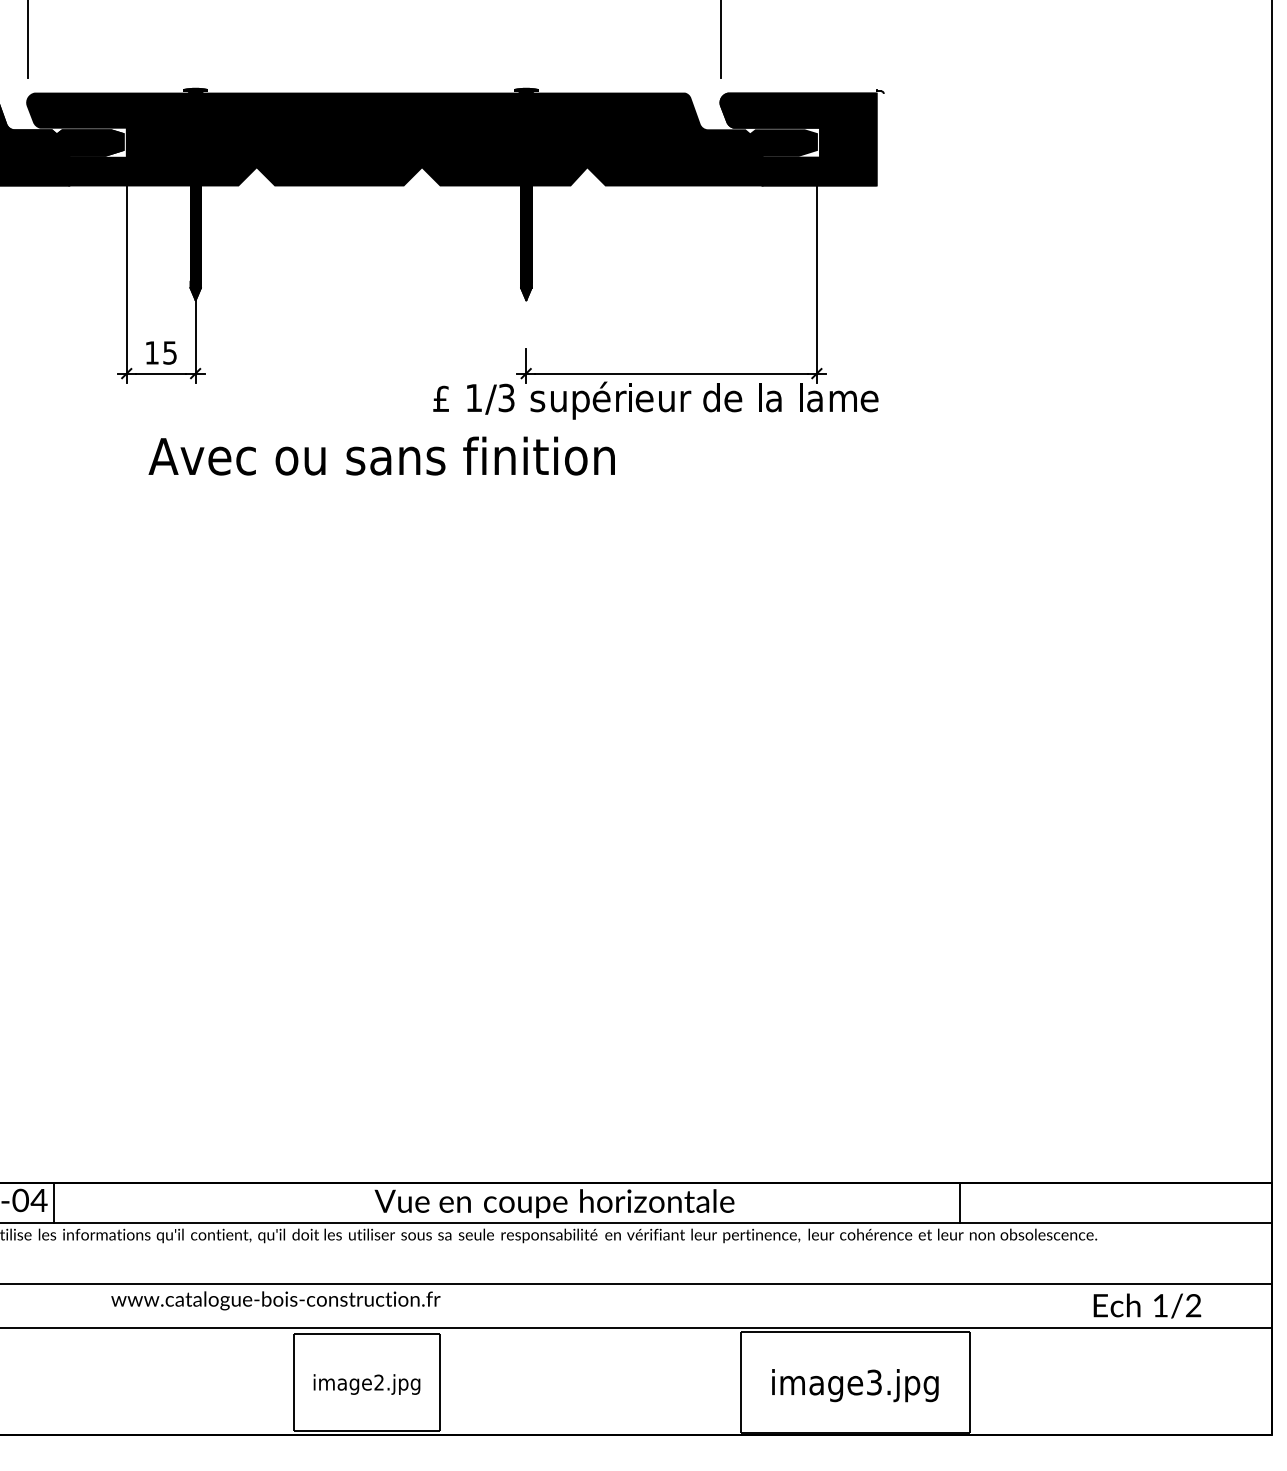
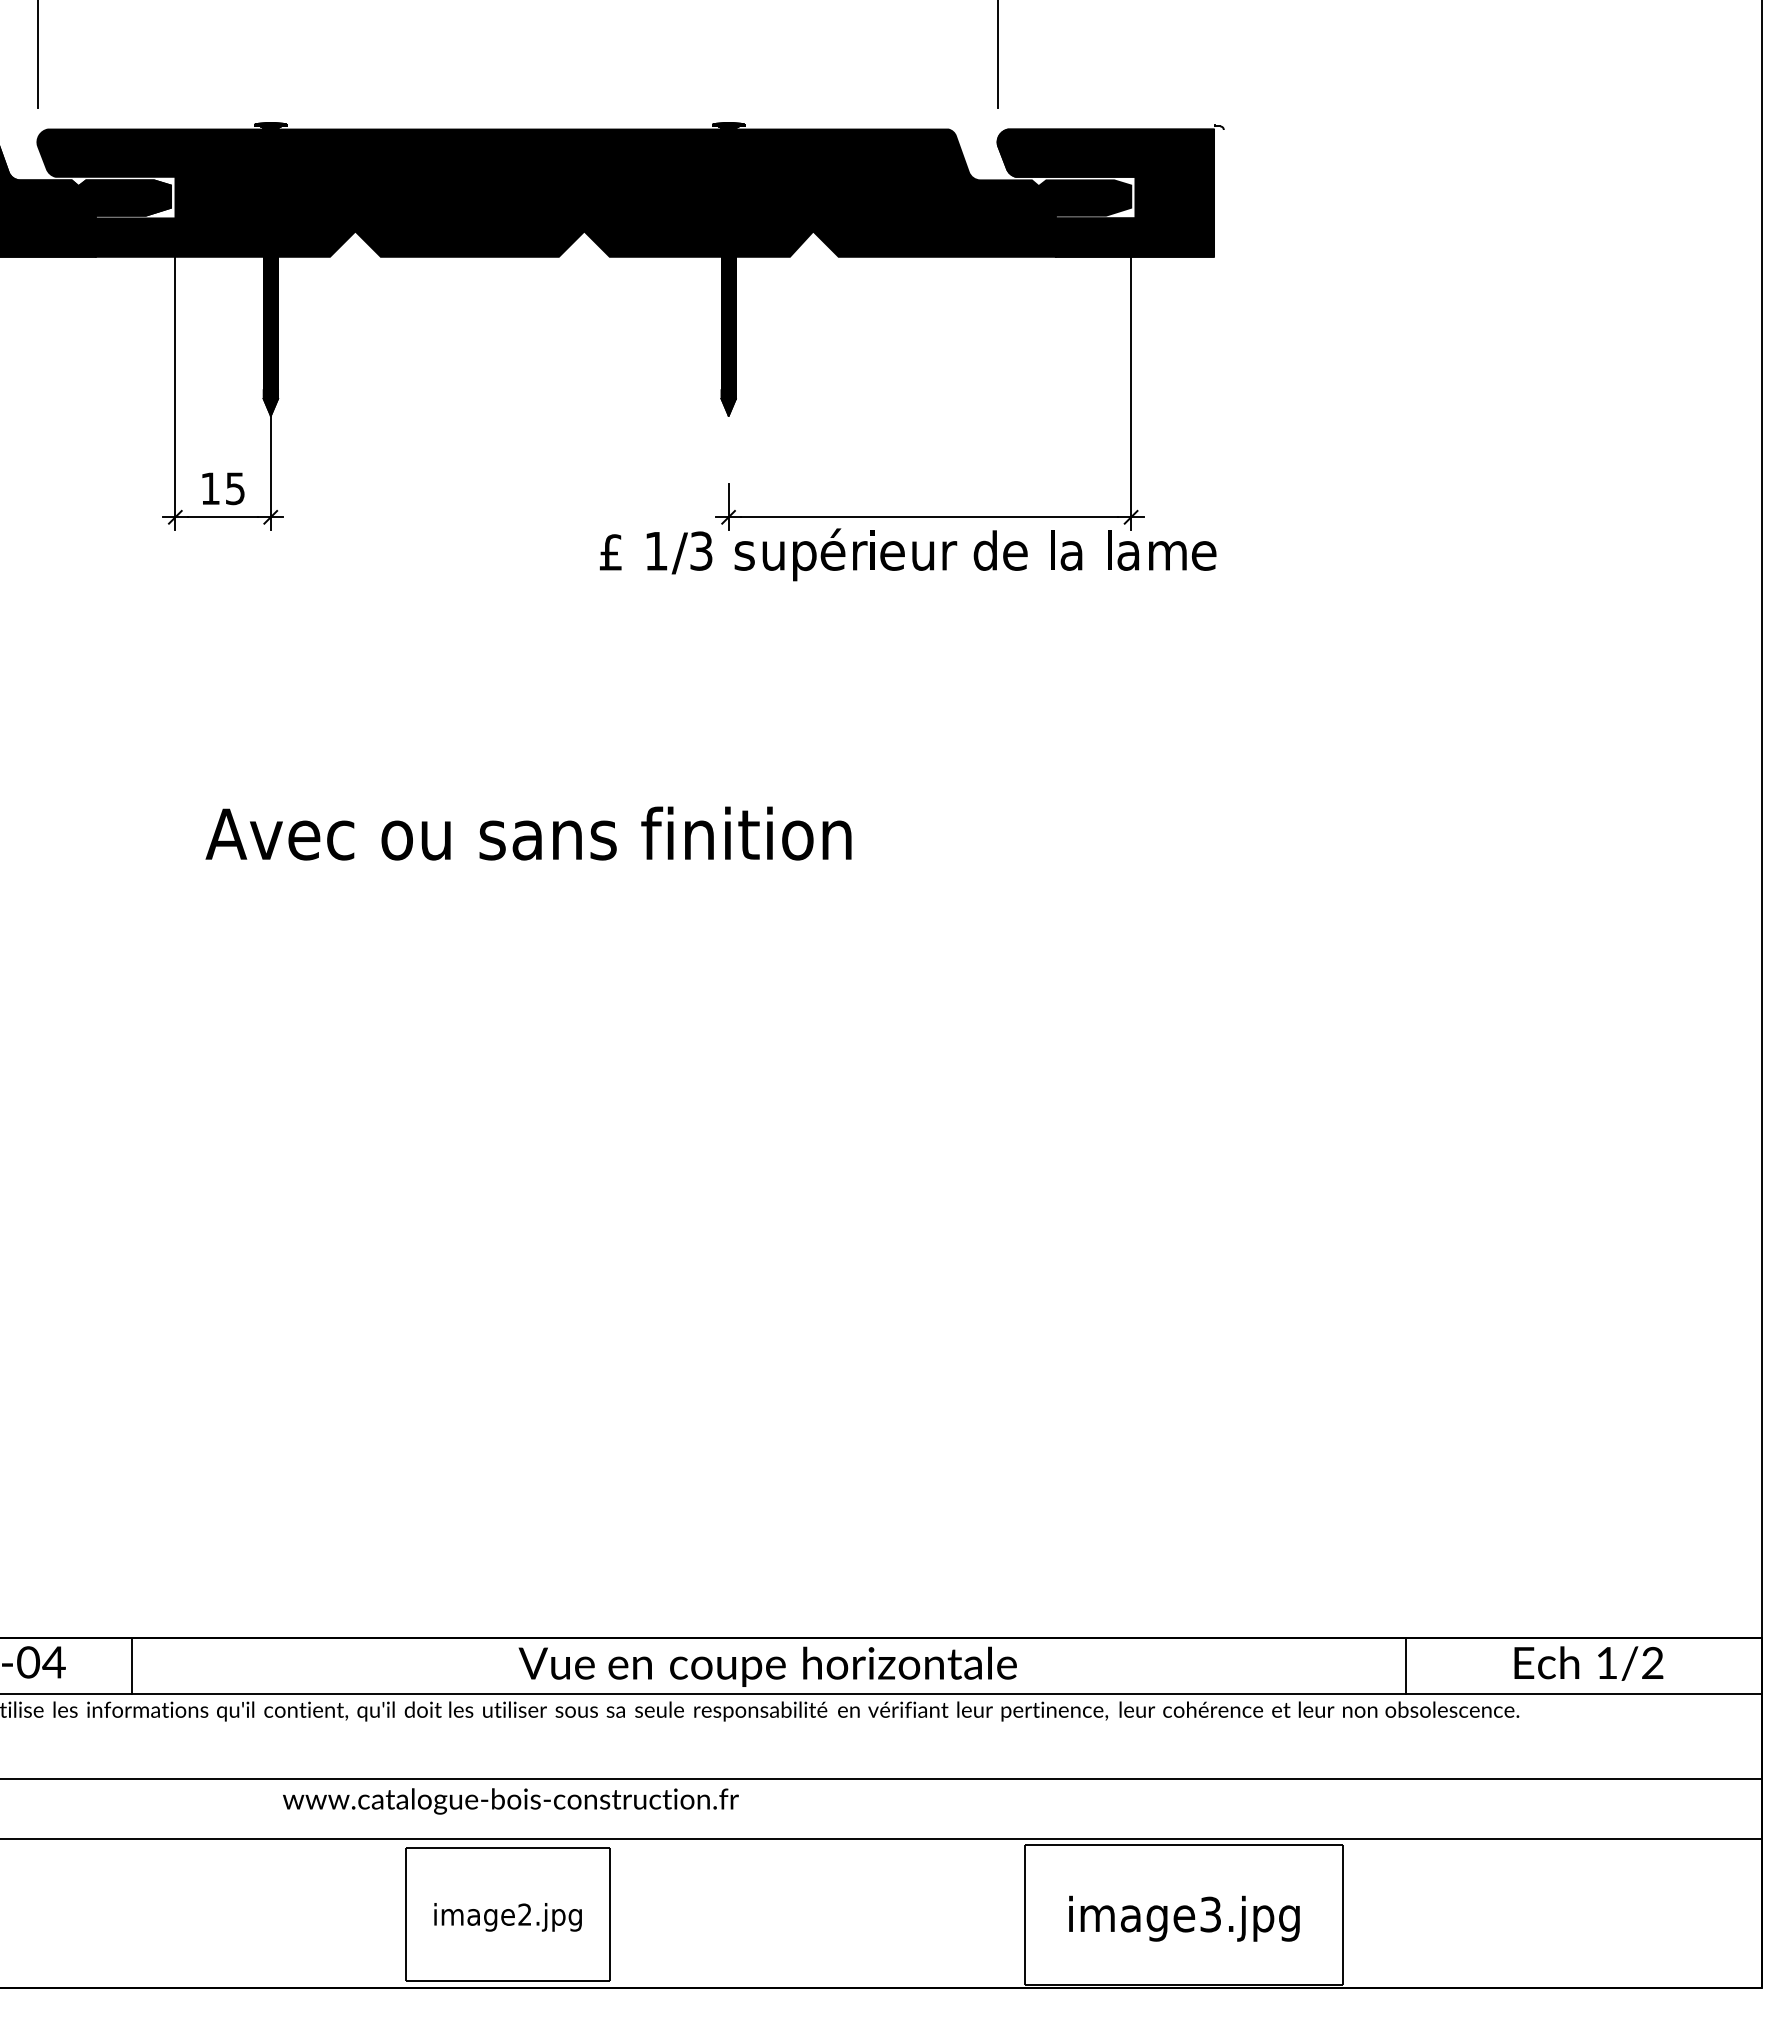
text: (381, 456) -> (528, 833), moved
line: (53, 1203) -> (132, 1666), moved
line: (960, 1203) -> (1406, 1666), moved
text: (275, 1300) -> (510, 1801), moved
text: (1147, 1305) -> (1588, 1663), moved

